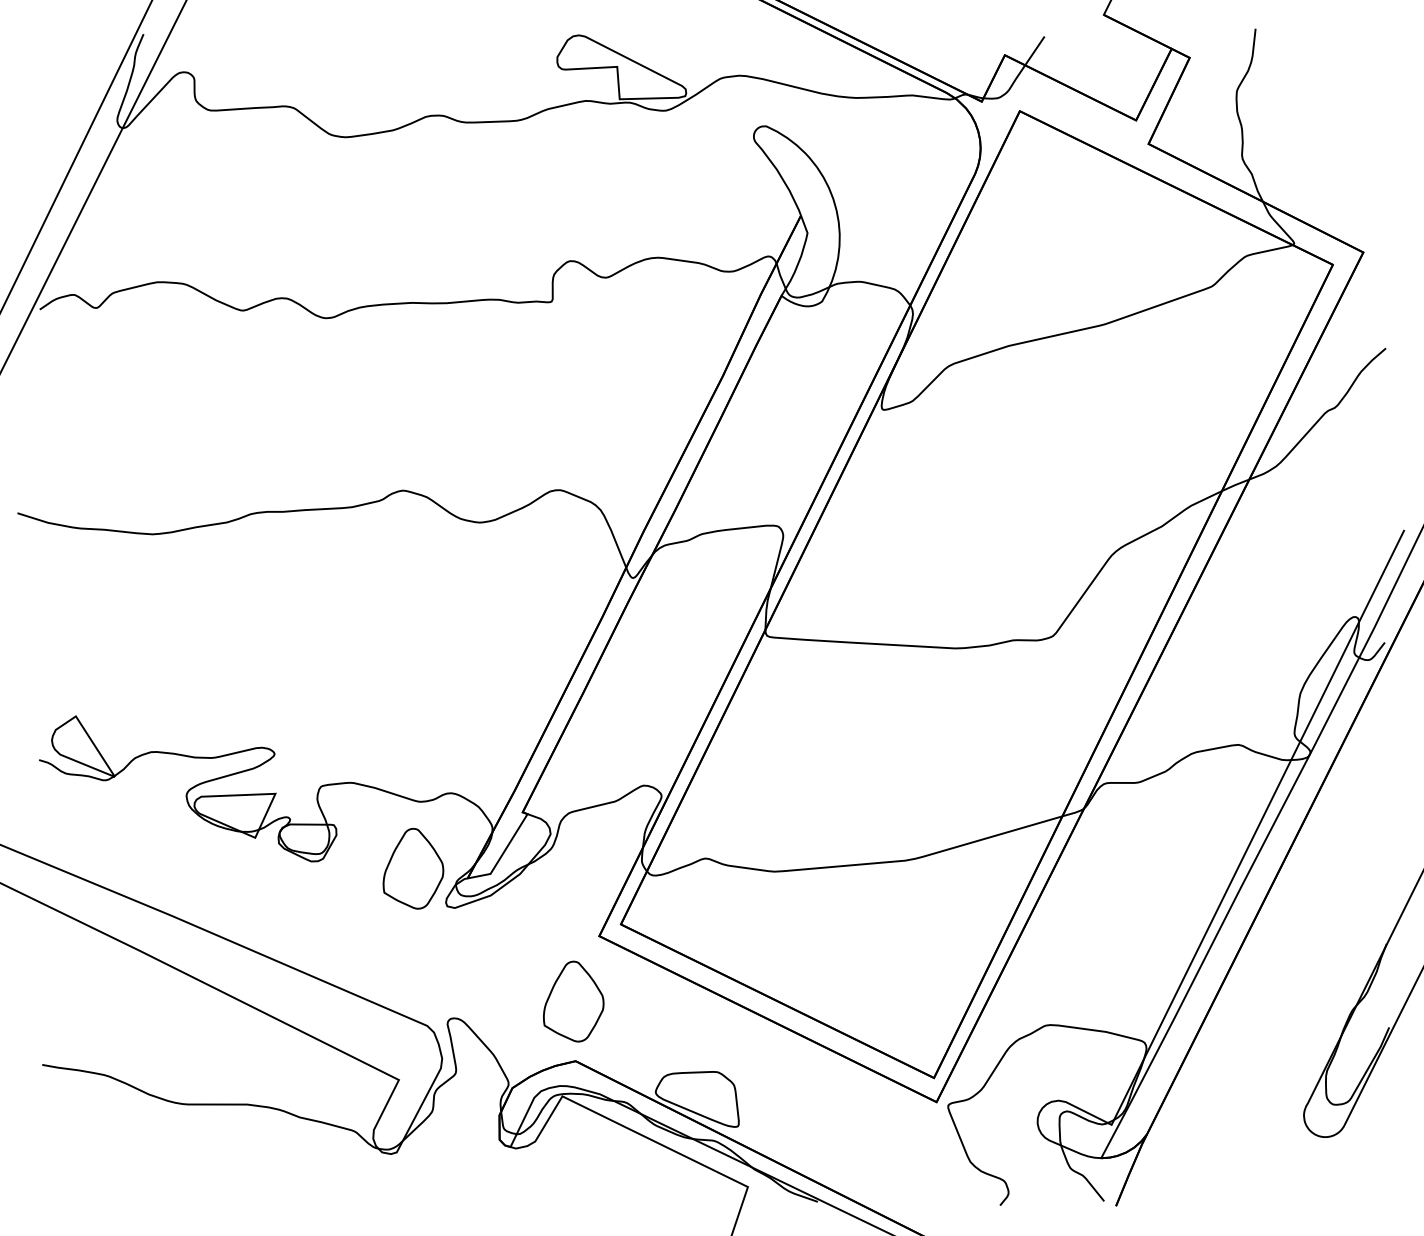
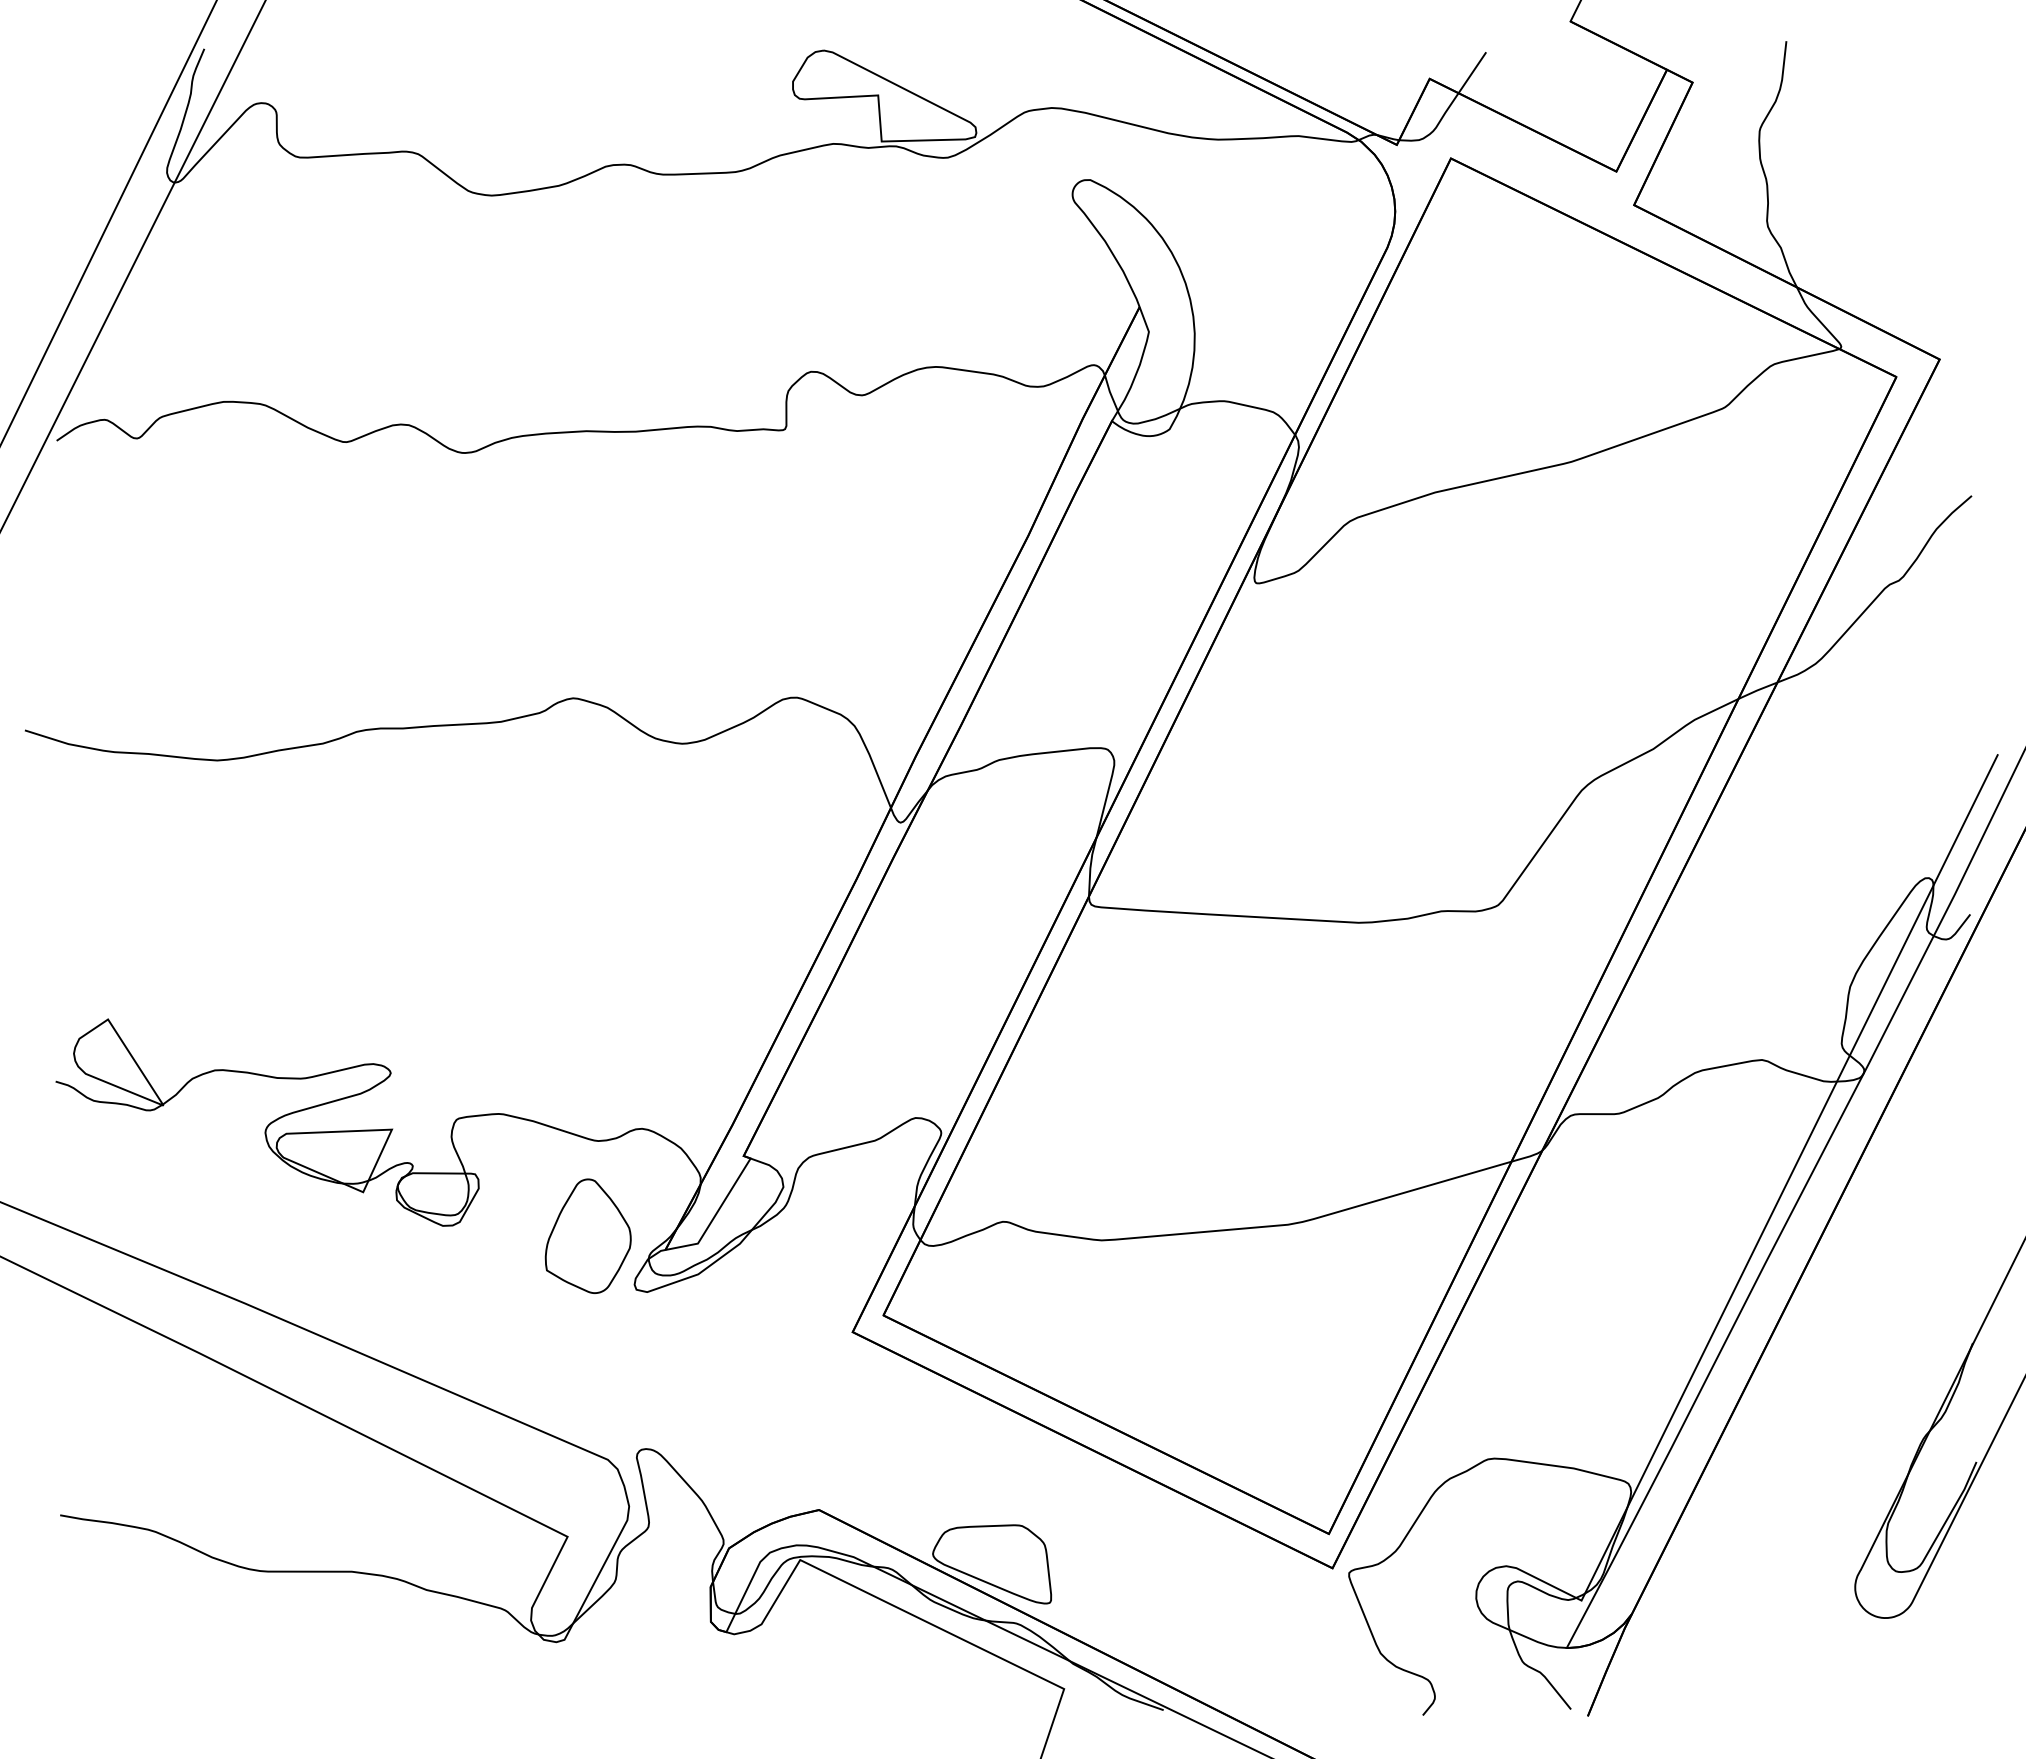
part: (573, 1001) -> (815, 1424), removed

